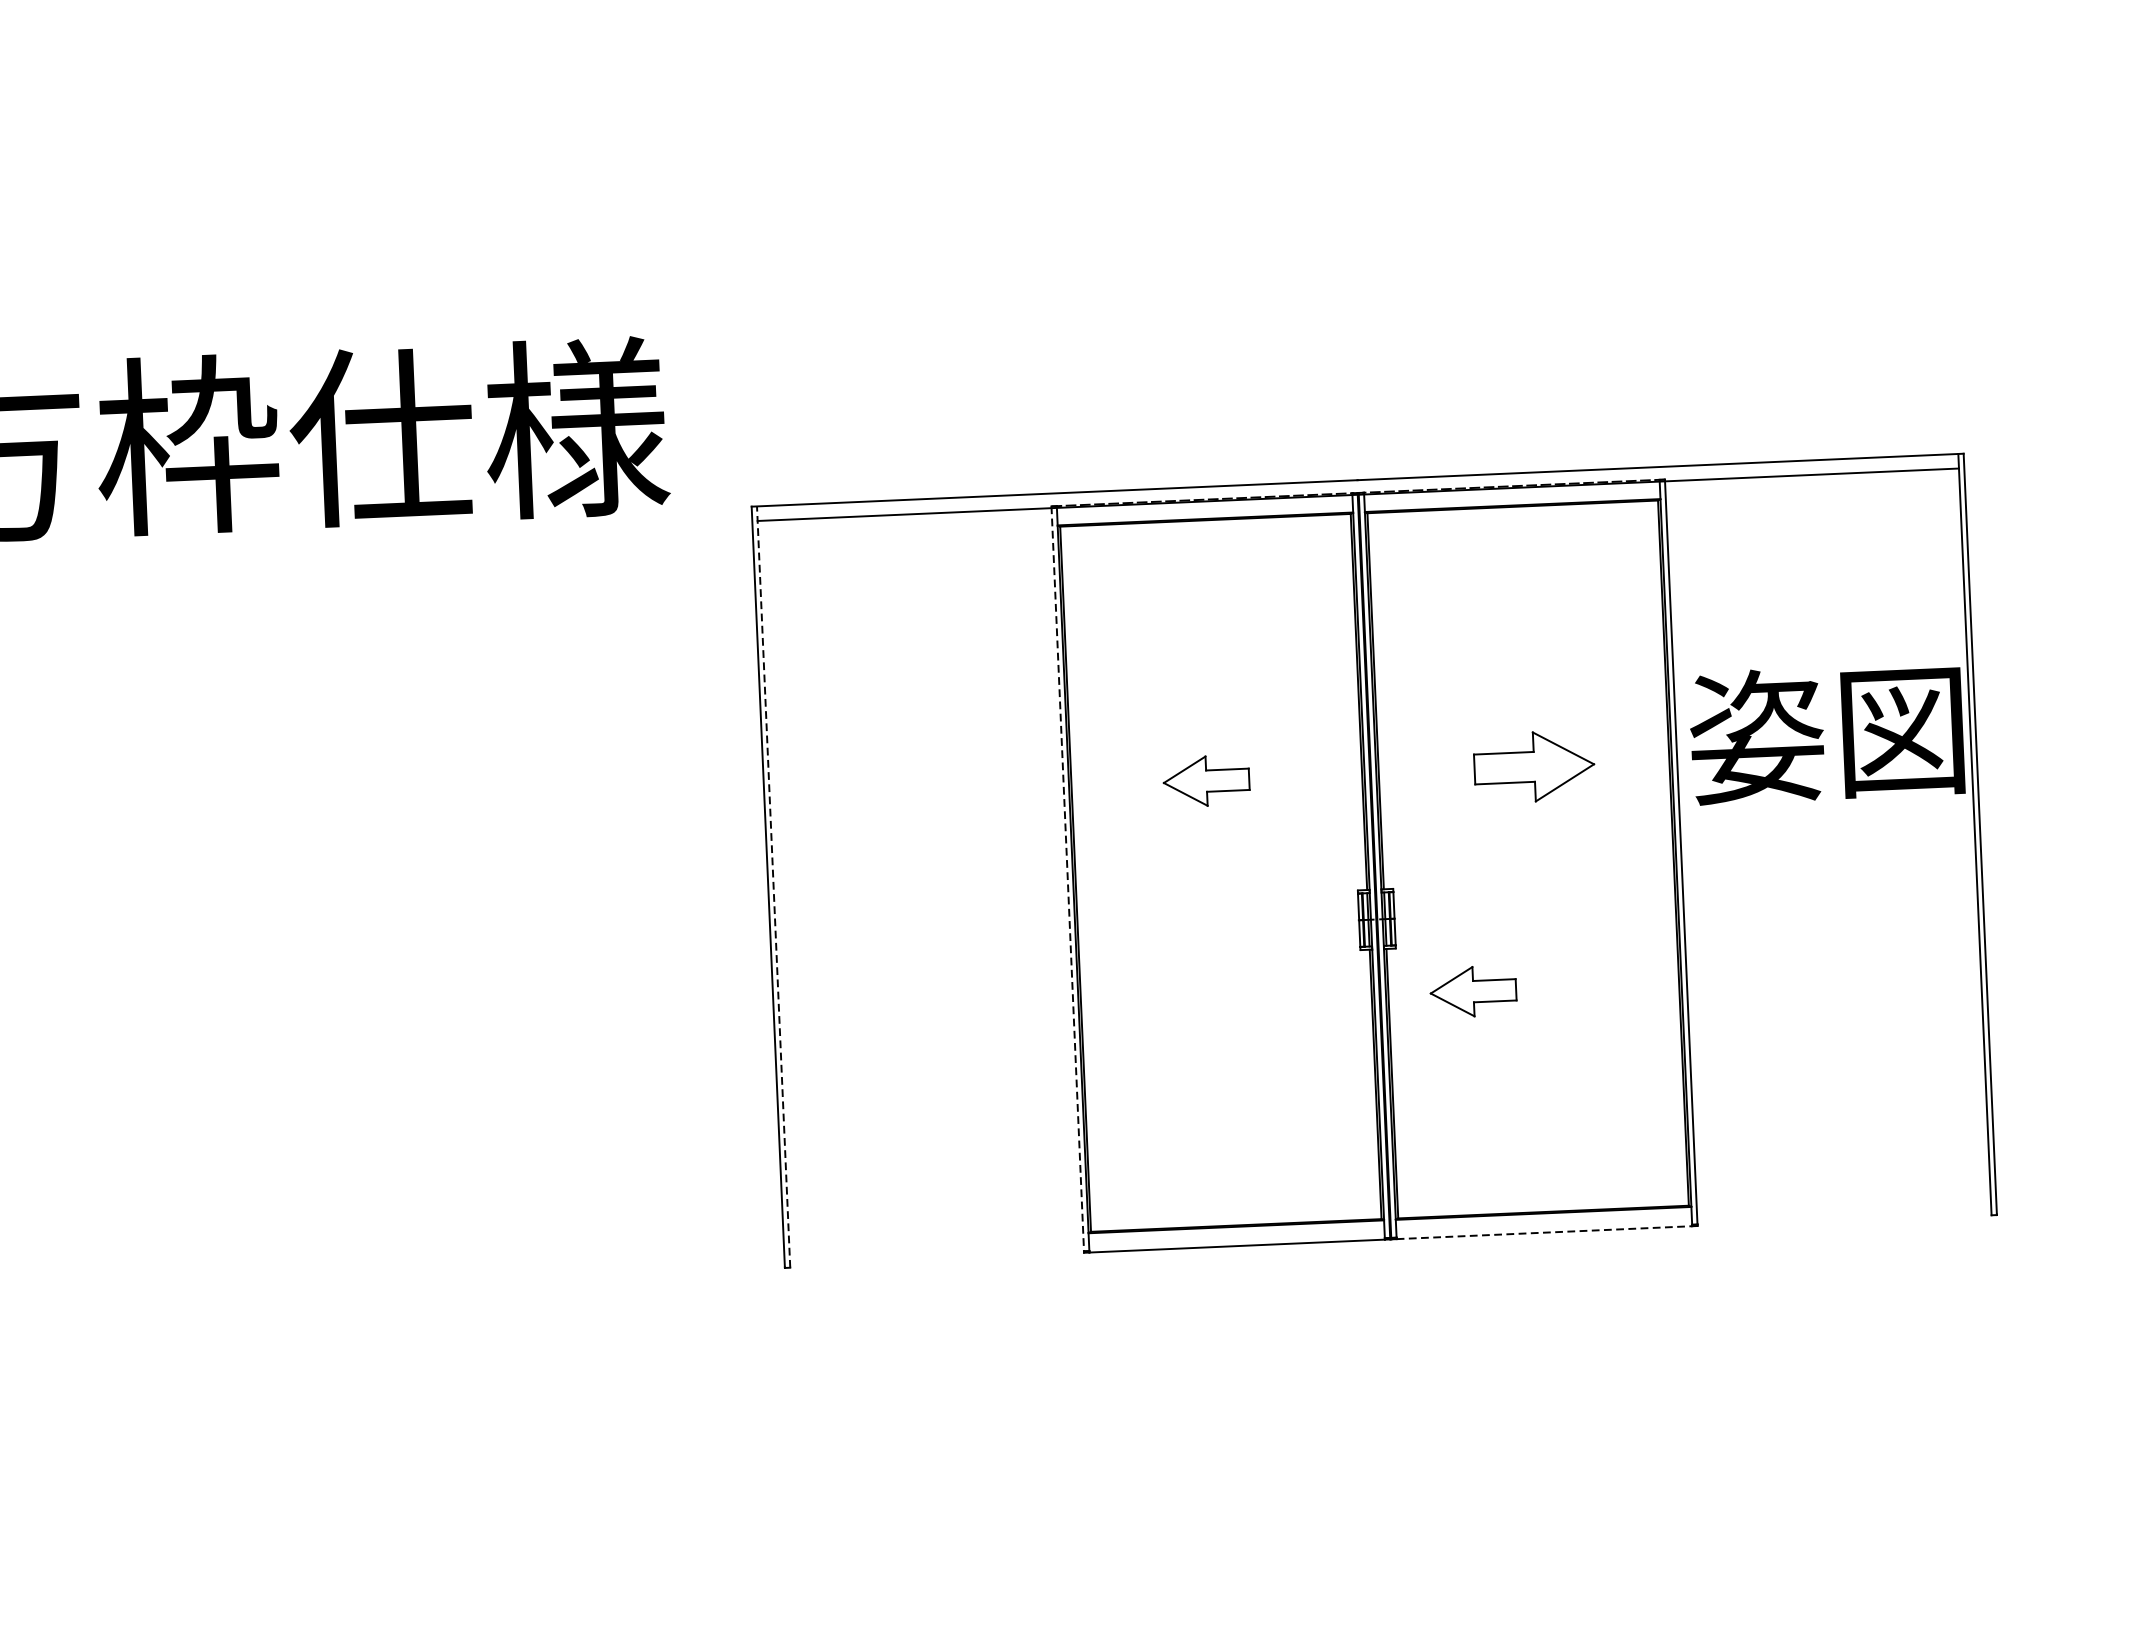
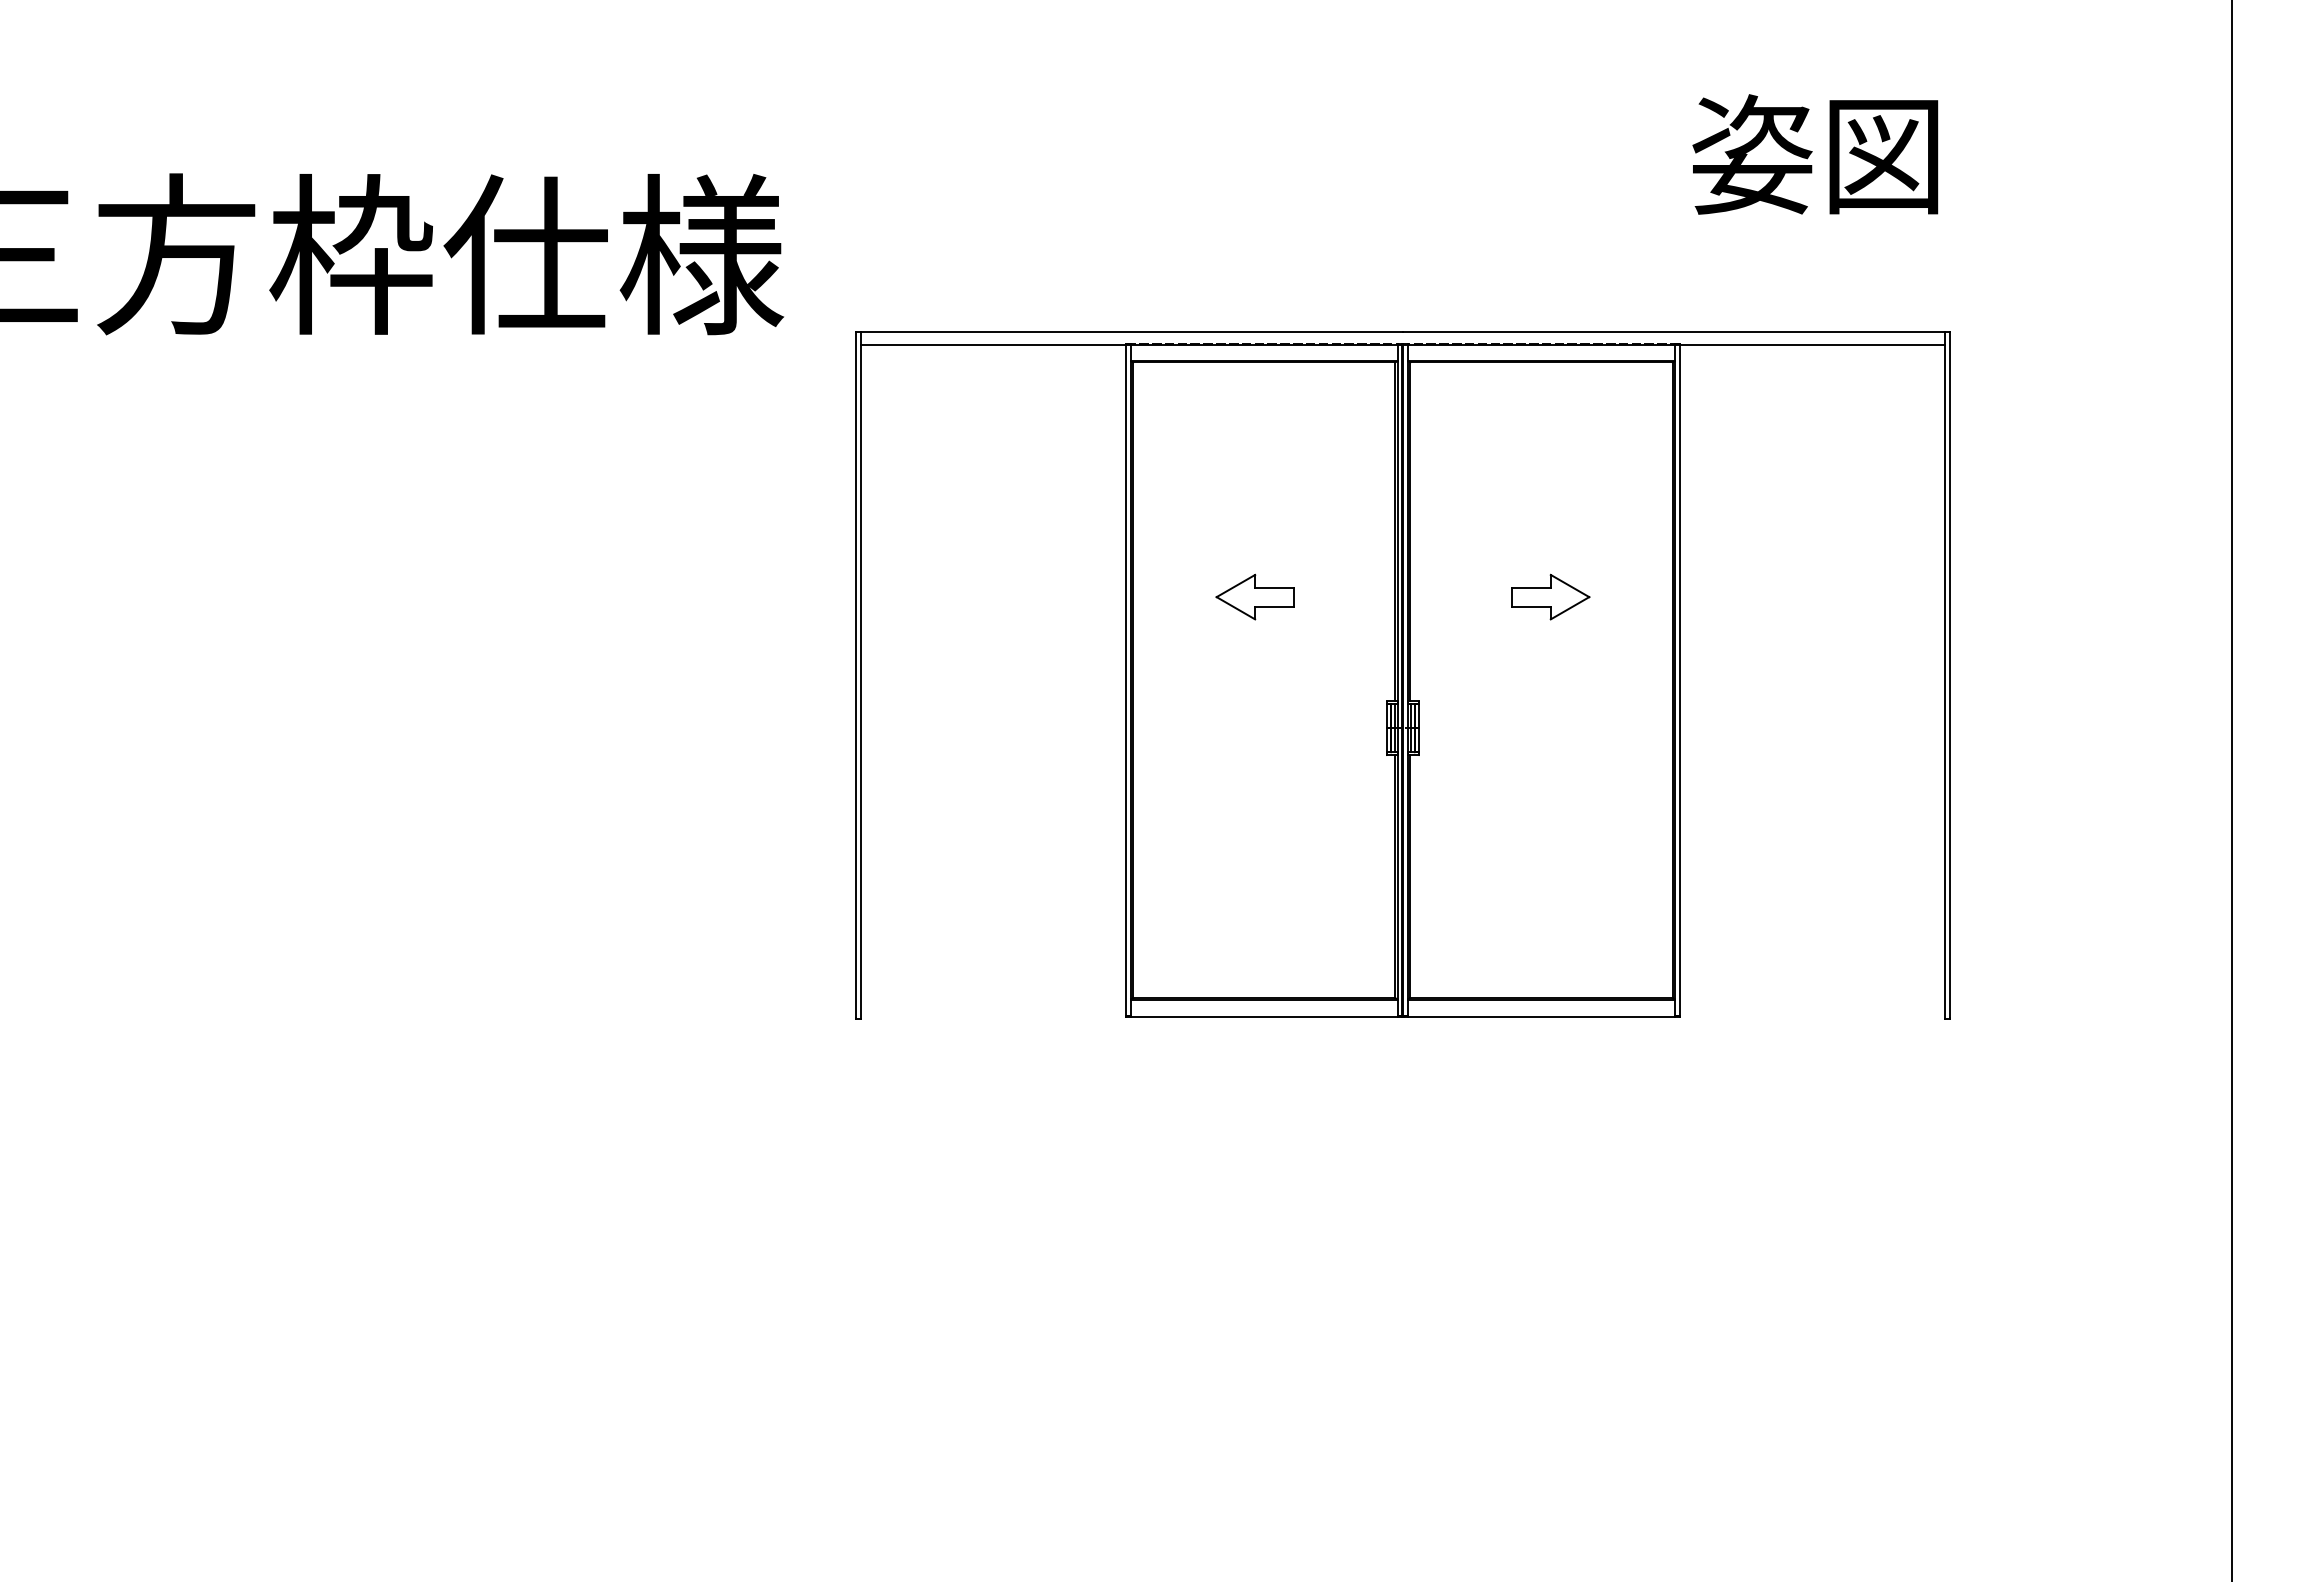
text: (1826, 733) -> (1815, 154), moved
part: (1534, 766) -> (1550, 596), size x0.71
line: (1067, 878) -> (1126, 679), dashed -> solid
line: (773, 885) -> (861, 674), dashed -> solid
part: (1472, 991) -> (1486, 796), removed
line: (1545, 1232) -> (1542, 1016), dashed -> solid

